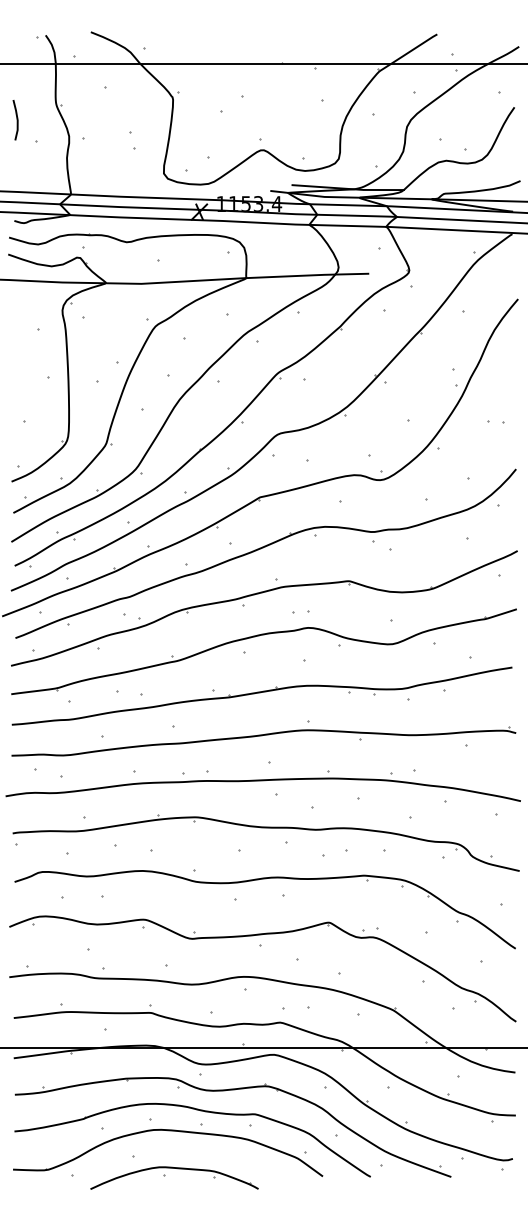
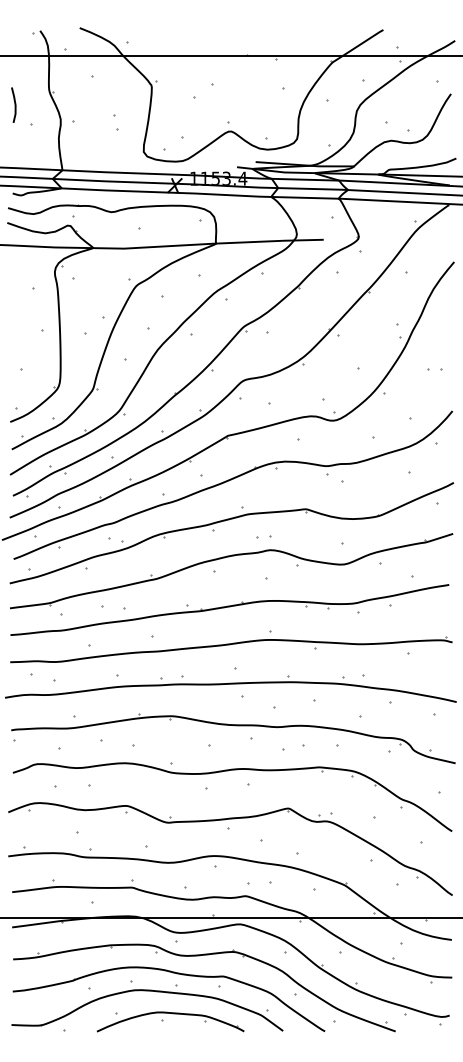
part: (177, 1169) -> (173, 1014), moved

